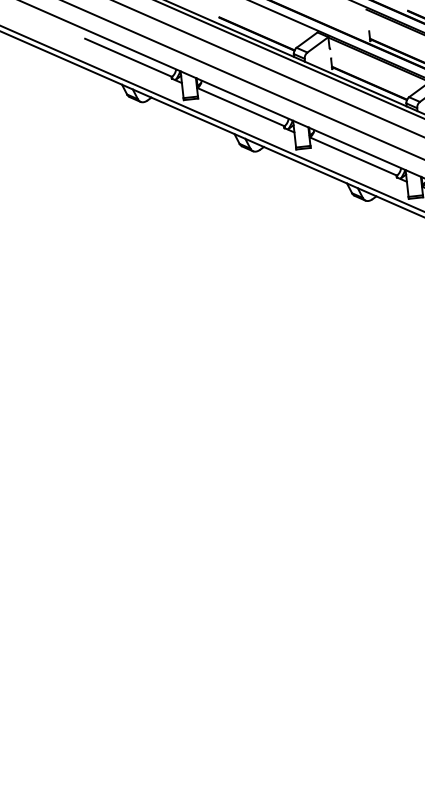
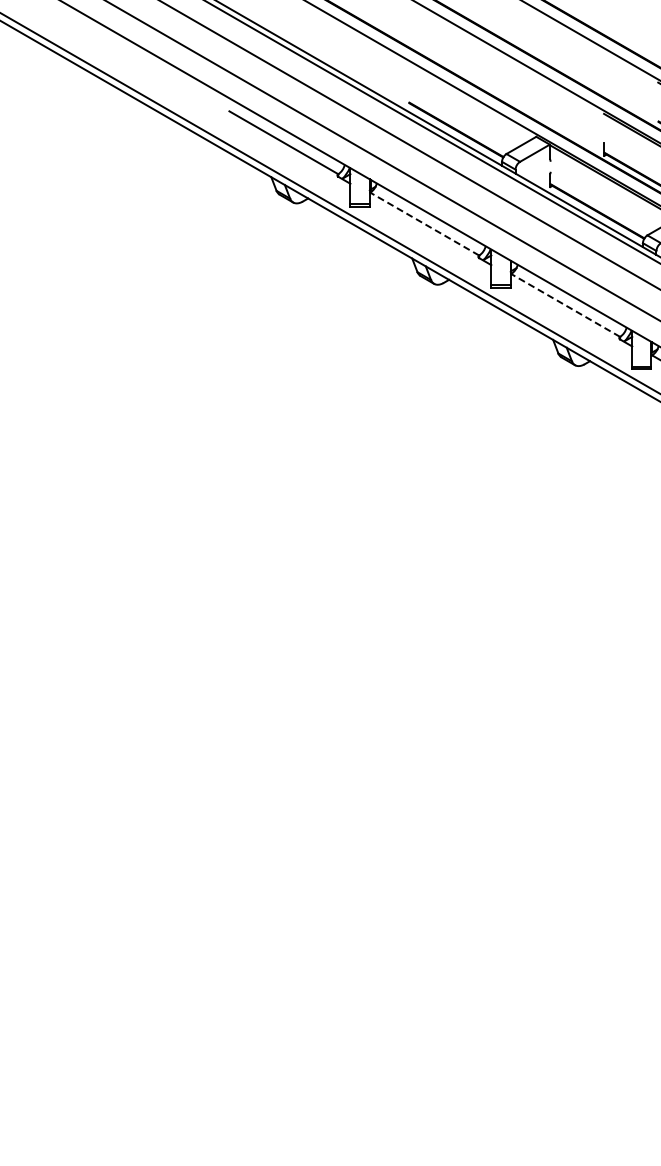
line: (240, 107) -> (424, 224), solid -> dashed
line: (353, 156) -> (565, 305), solid -> dashed

